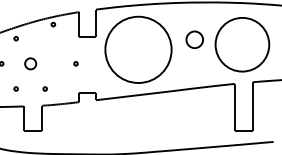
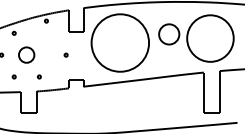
part: (194, 39) -> (168, 34), size x1.4
part: (30, 63) -> (26, 54), size x1.6

